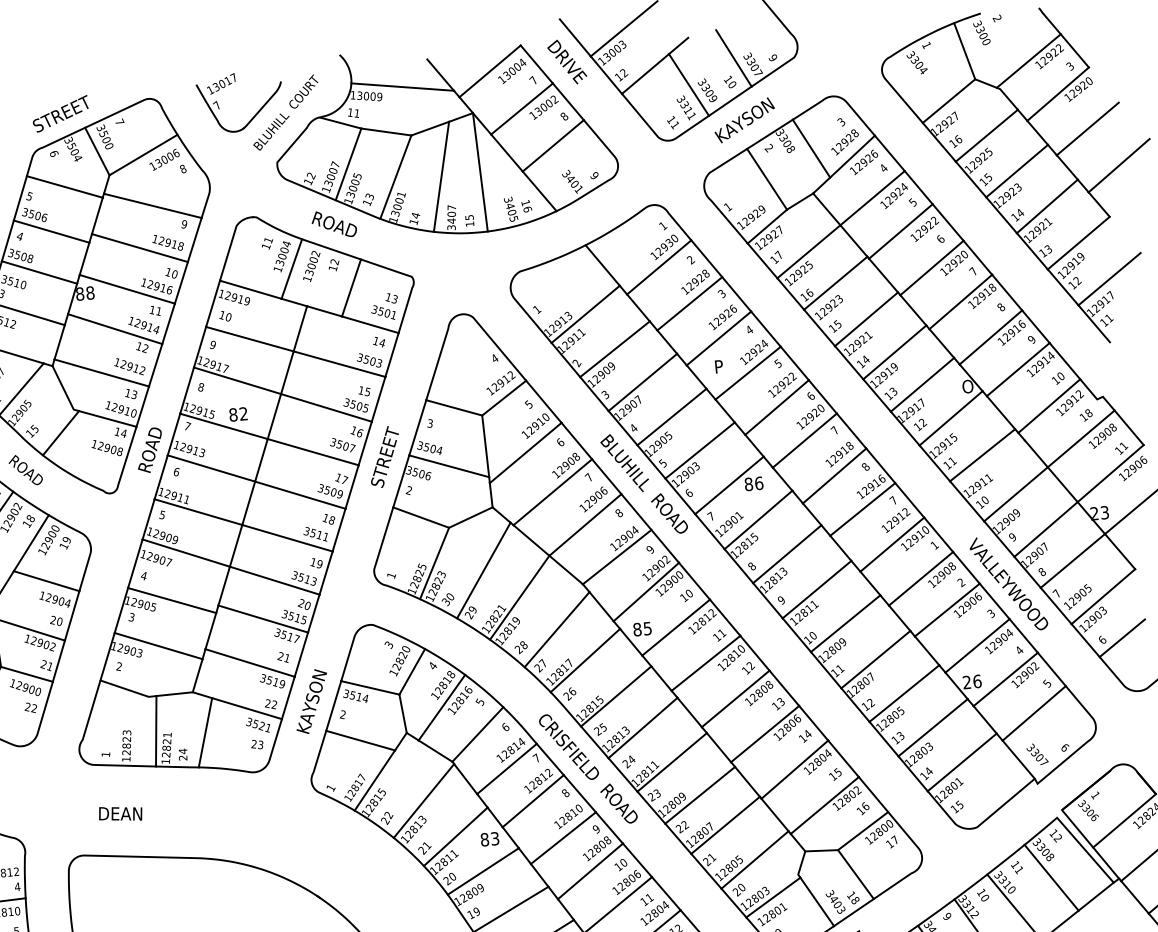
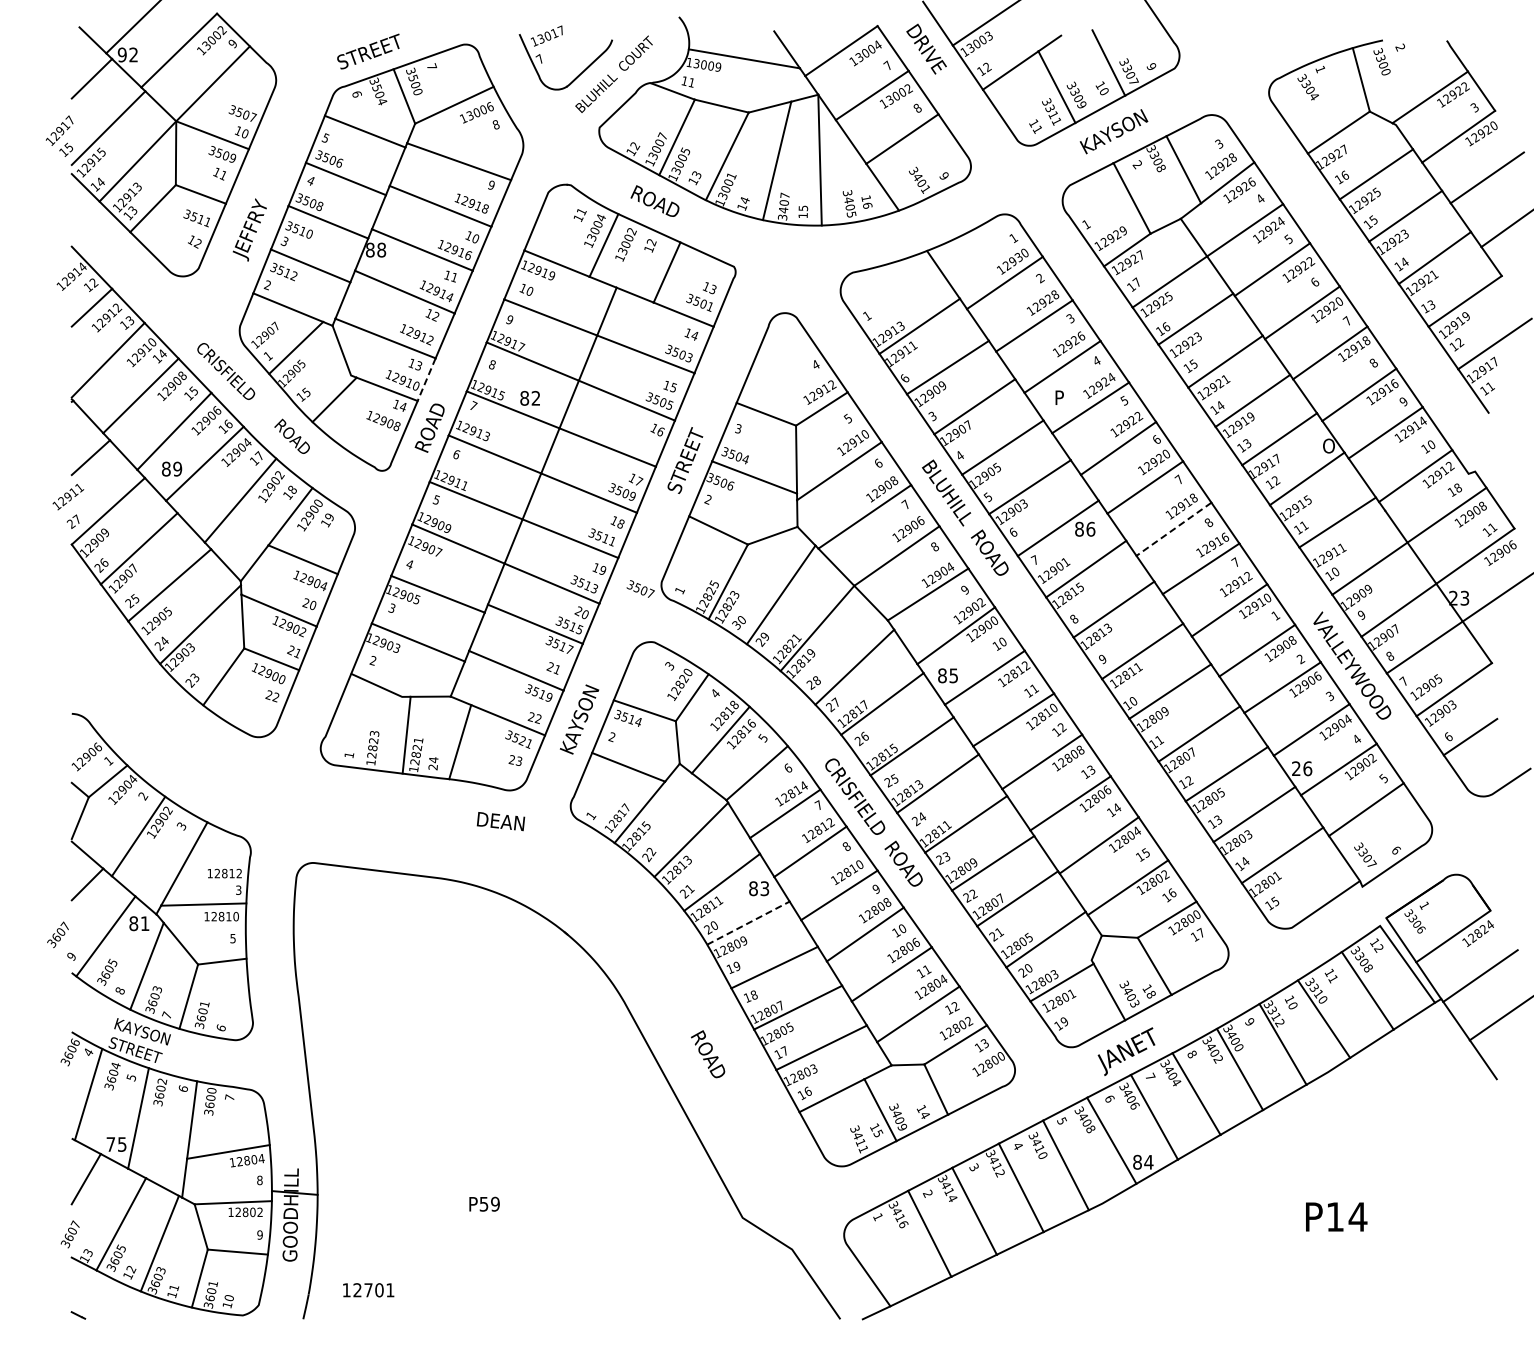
text: (576, 363) -> (904, 378), 2 -> 6
line: (142, 407) -> (426, 380), solid -> dashed
text: (342, 444) -> (640, 588), moved
line: (834, 476) -> (1173, 529), solid -> dashed
text: (120, 813) -> (500, 821), moved
line: (483, 871) -> (748, 923), solid -> dashed
text: (17, 886) -> (238, 889), 4 -> 3

